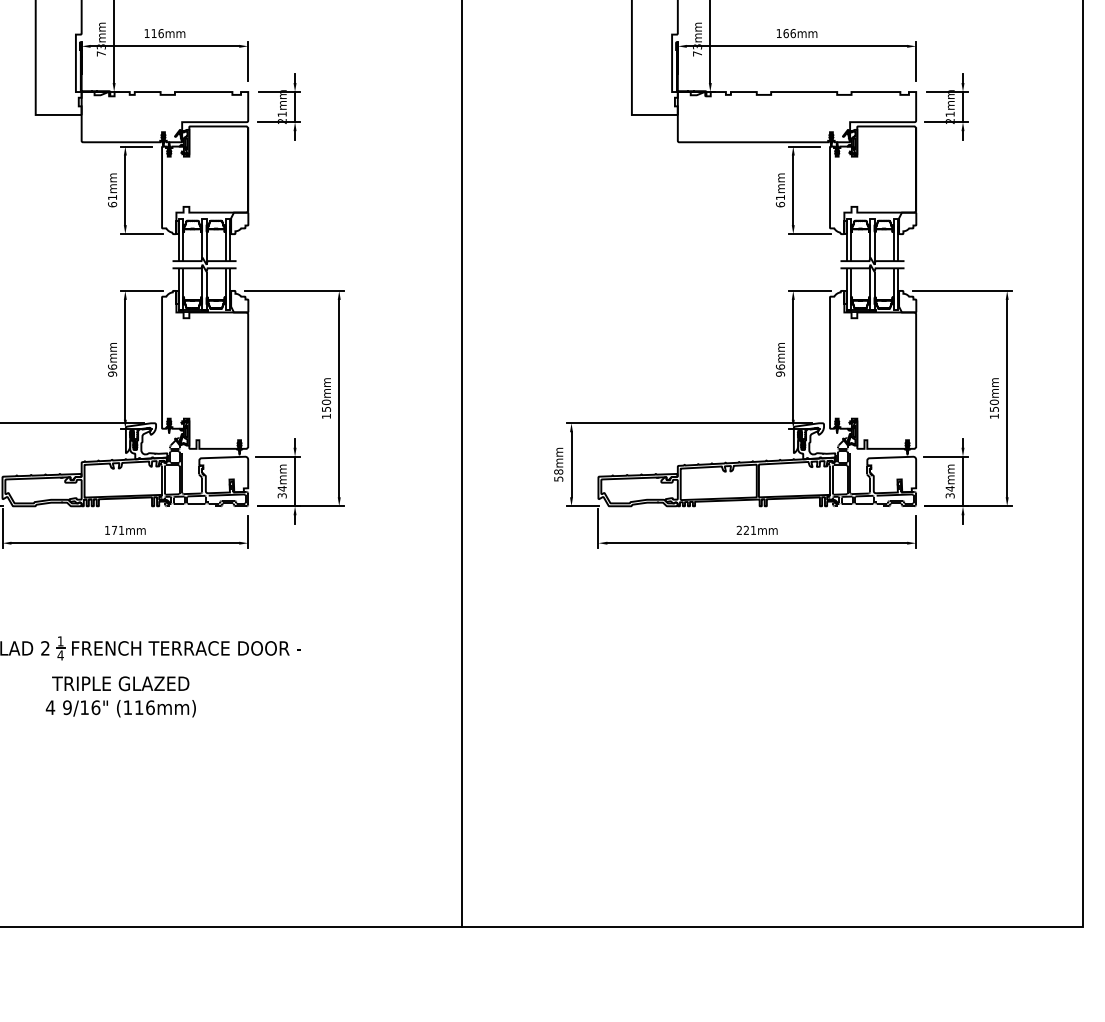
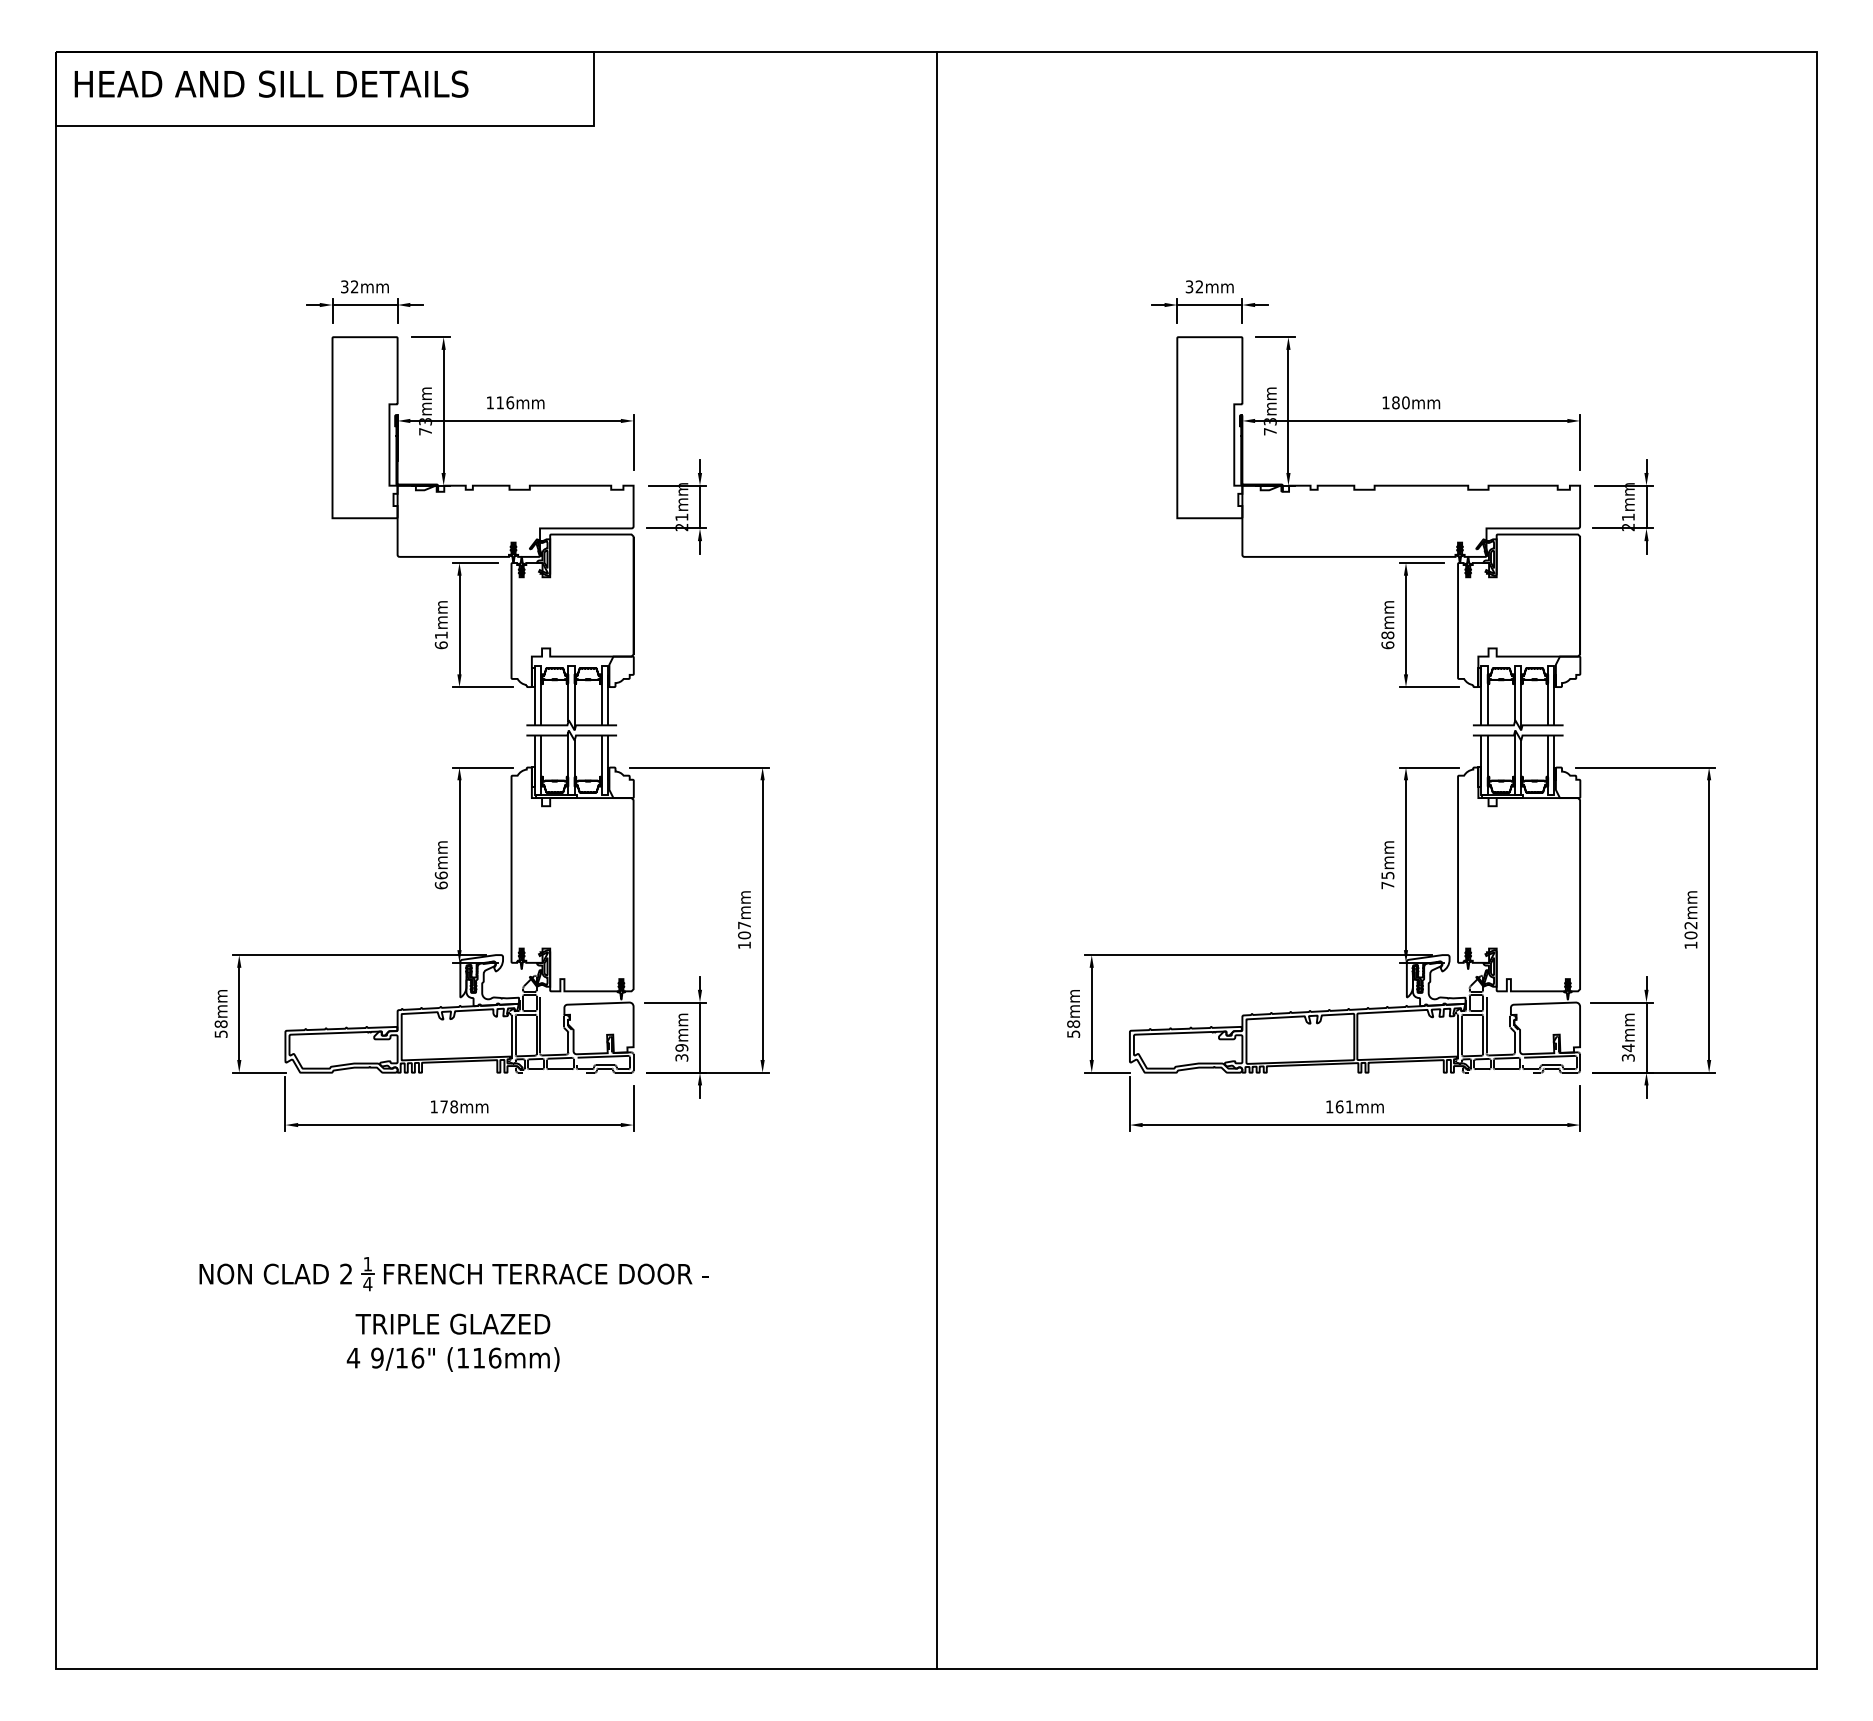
text: (789, 33) -> (1400, 402), 166mm -> 180mm
text: (780, 197) -> (1387, 635), 61mm -> 68mm
text: (780, 370) -> (1387, 880), 96mm -> 75mm
text: (111, 374) -> (440, 885), 96mm -> 66mm
text: (326, 405) -> (744, 930), 150mm -> 107mm
text: (994, 405) -> (1690, 930), 150mm -> 102mm
text: (282, 488) -> (681, 1047), 34mm -> 39mm
text: (121, 530) -> (454, 1106), 171mm -> 178mm
text: (742, 530) -> (1334, 1106), 221mm -> 161mm

